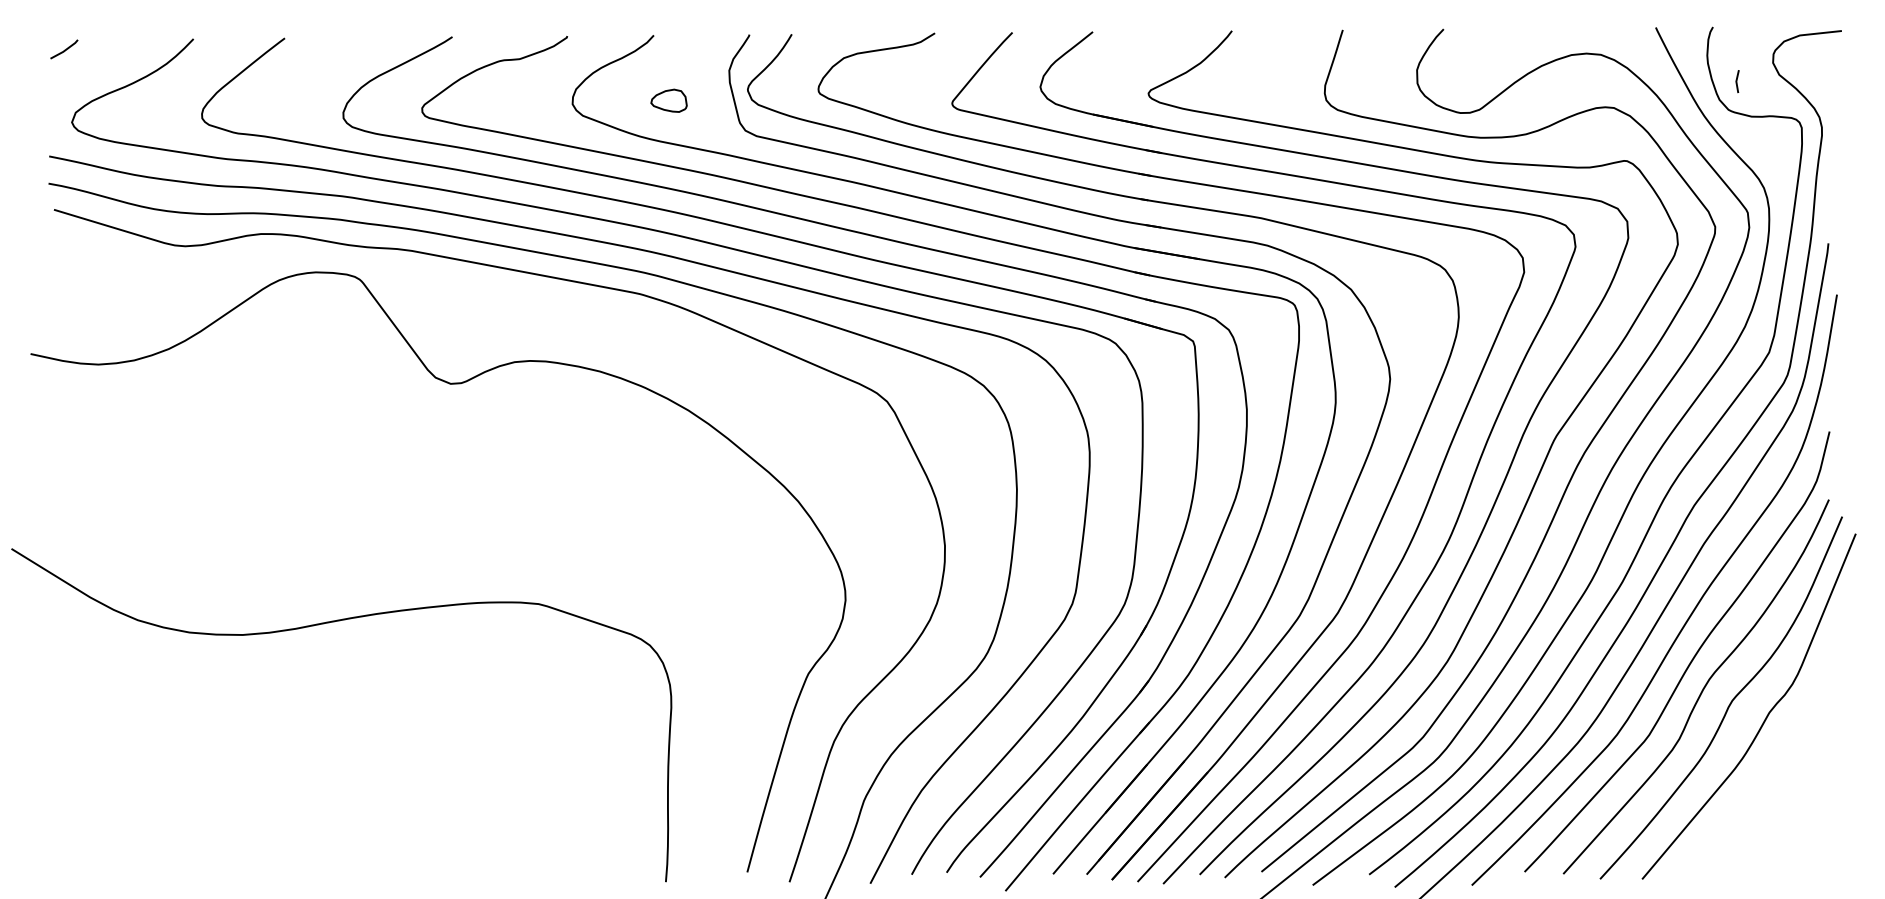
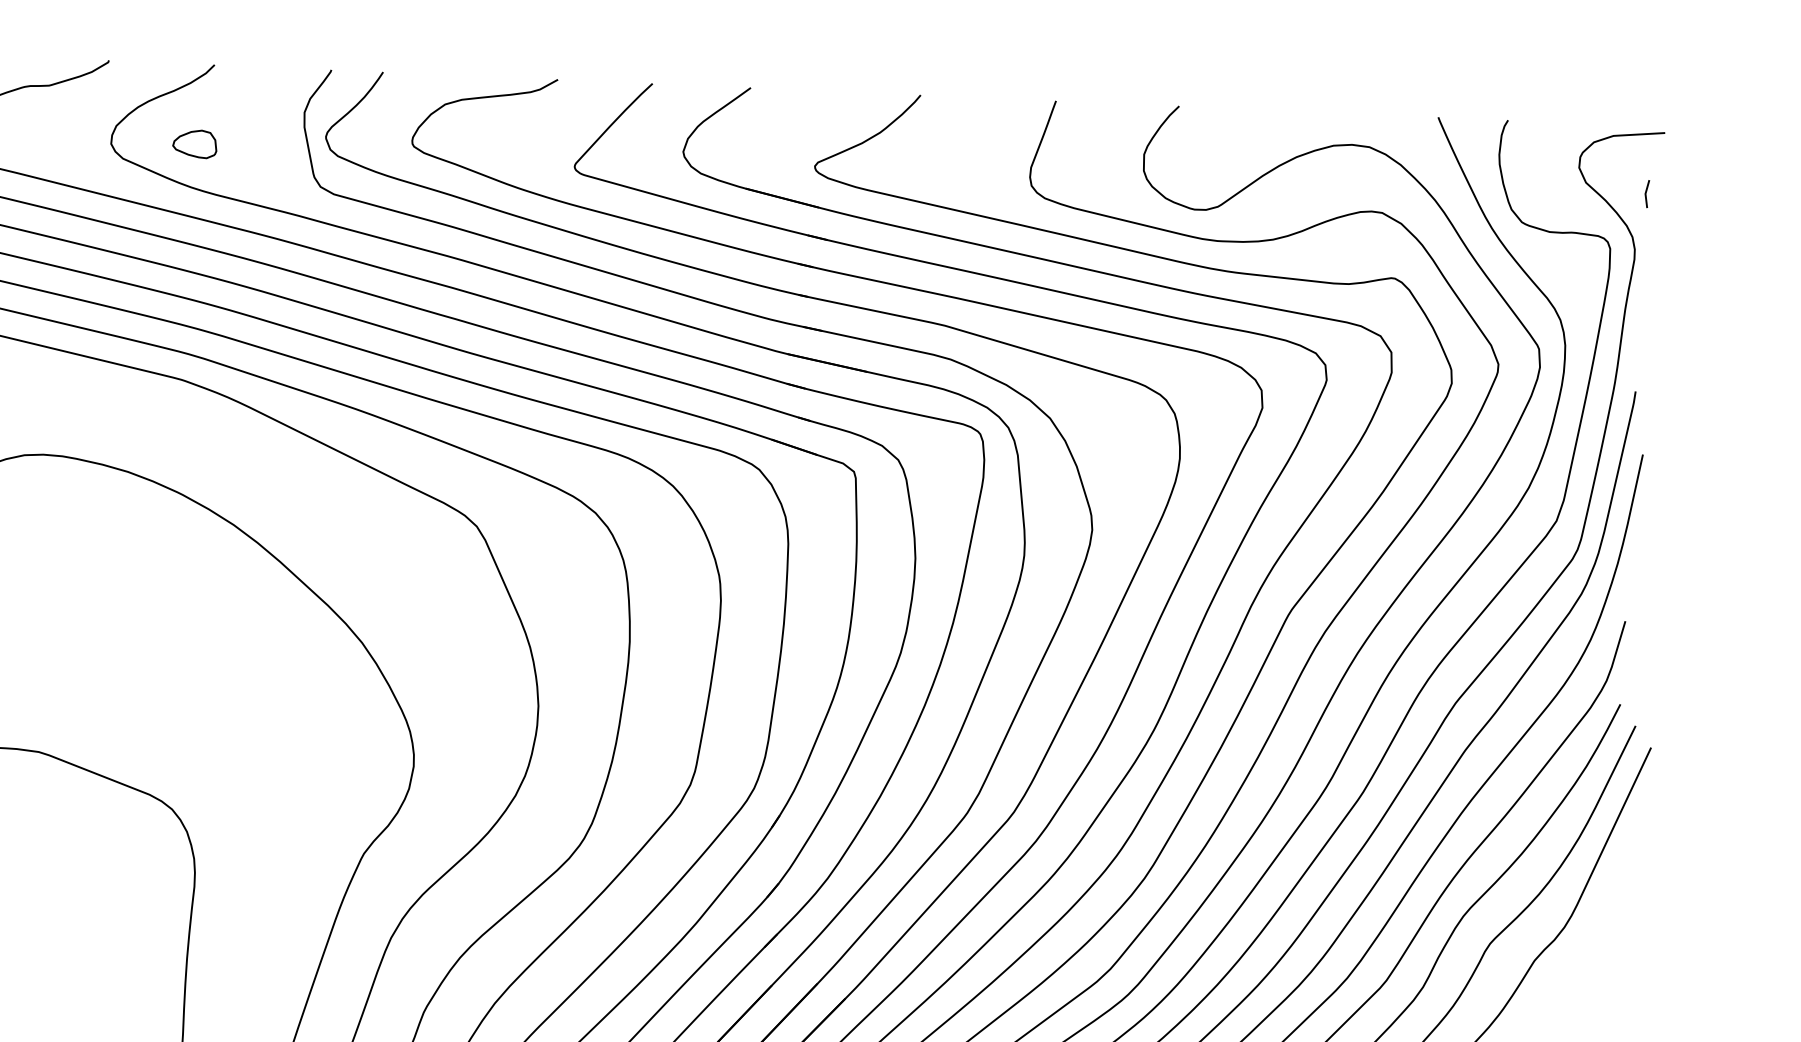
line: (1737, 81) -> (1646, 193), moved
part: (668, 100) -> (194, 143), moved

